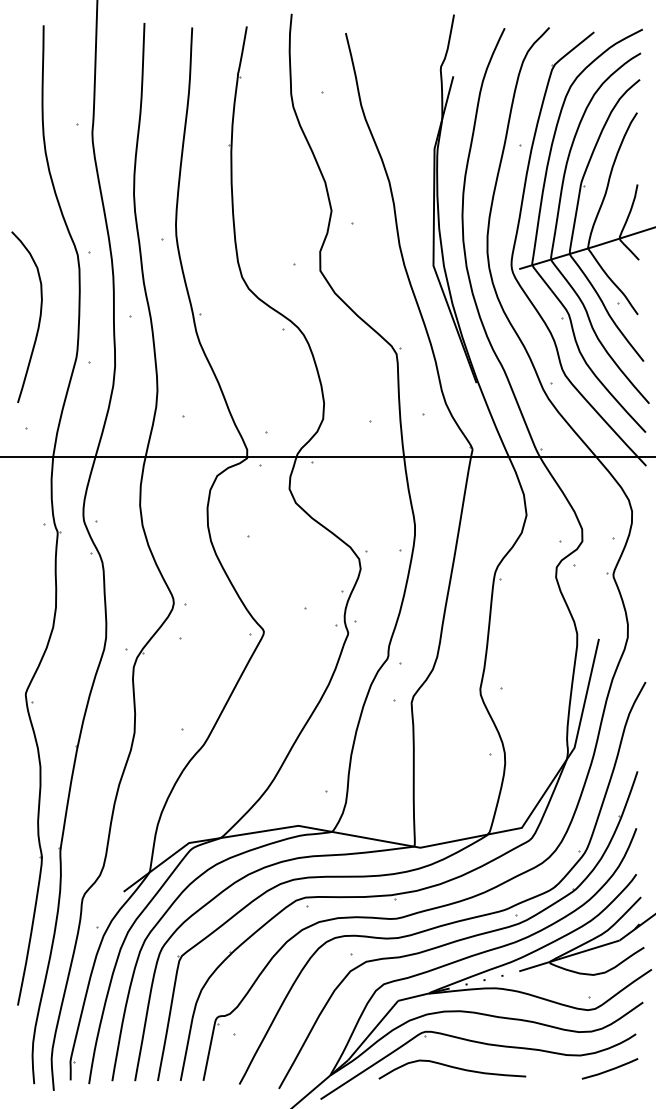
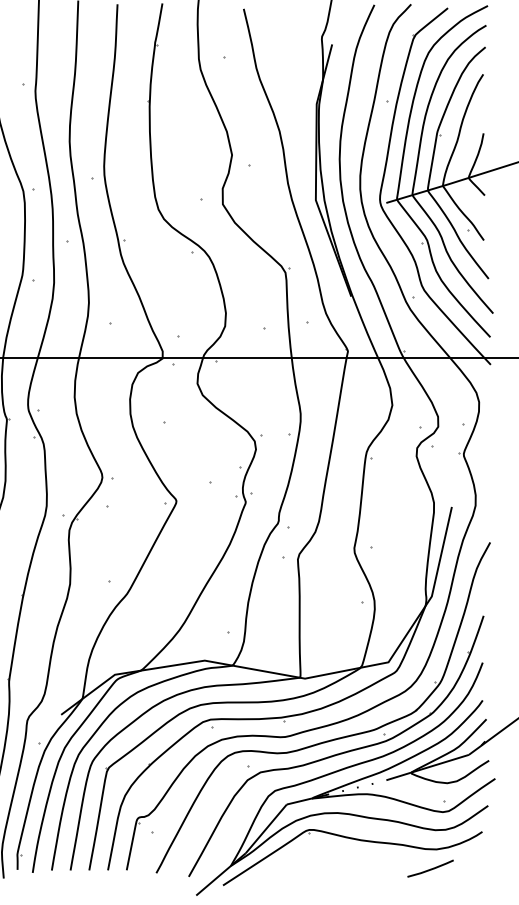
curve: (453, 1068) -> (332, 860), removed
line: (609, 1069) -> (430, 869), moved

